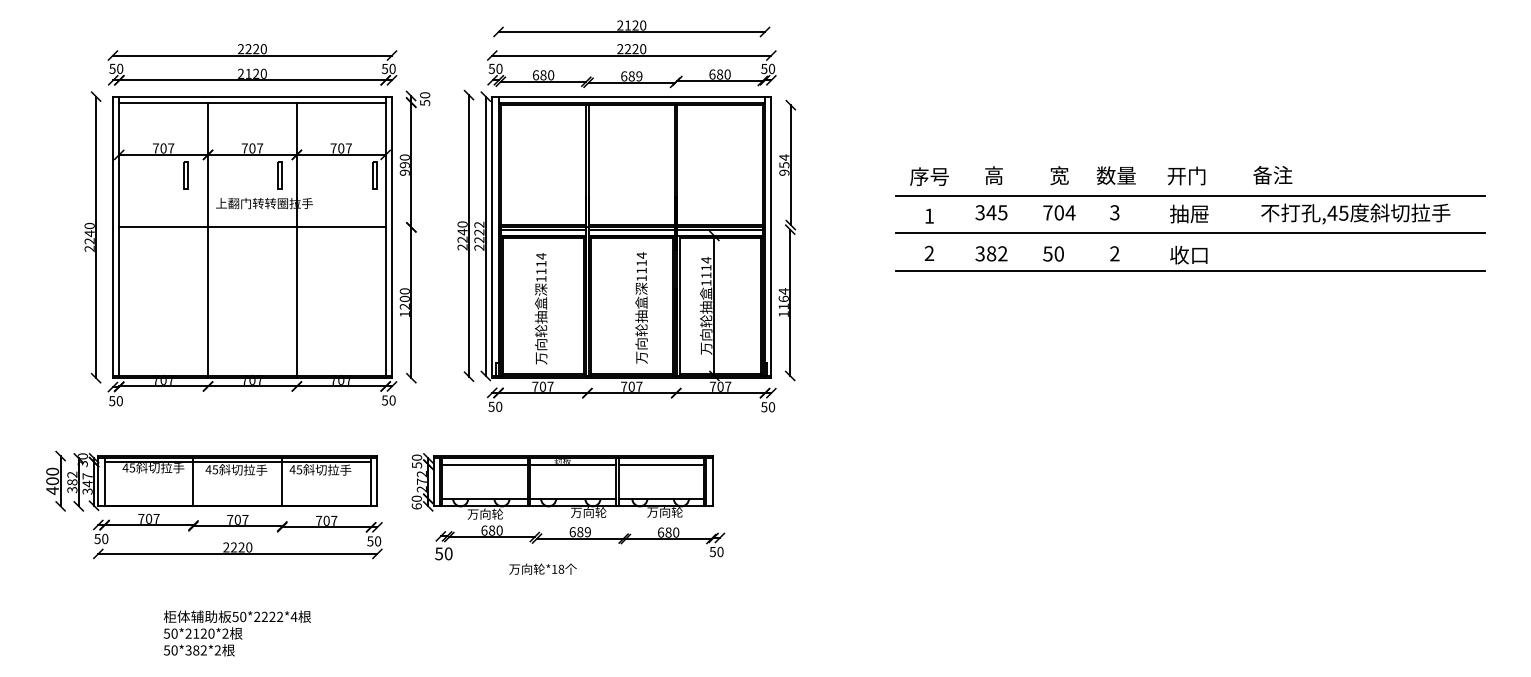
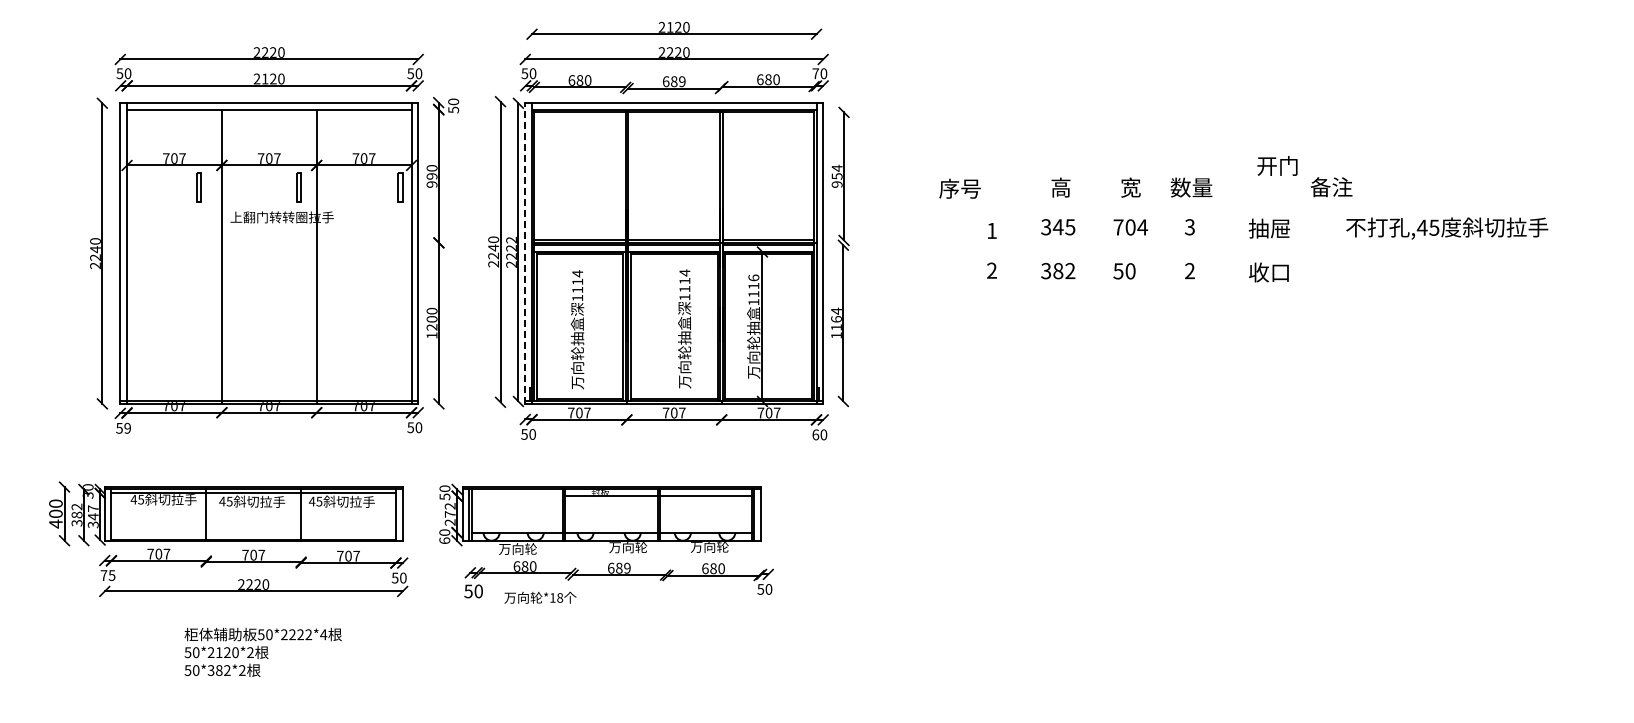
text: (764, 68) -> (815, 73), 50 -> 70
text: (1186, 175) -> (1277, 165), moved
text: (1272, 175) -> (1331, 187), moved
text: (928, 176) -> (959, 188), moved
line: (1190, 196) -> (1270, 209), removed
line: (252, 227) -> (269, 242), removed
line: (1190, 233) -> (1270, 249), removed
line: (492, 237) -> (525, 253), solid -> dashed
text: (706, 259) -> (753, 277), 1114 -> 1116
line: (1190, 271) -> (1270, 289), removed
text: (119, 401) -> (127, 428), 50 -> 59
text: (764, 406) -> (815, 434), 50 -> 60
line: (484, 464) -> (517, 496), removed
text: (100, 538) -> (107, 575), 50 -> 75
text: (543, 568) -> (540, 597), moved
text: (236, 632) -> (262, 651), moved

